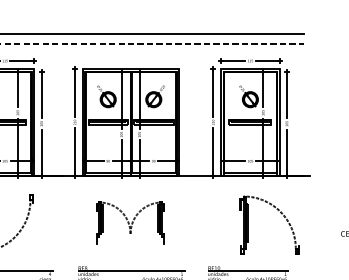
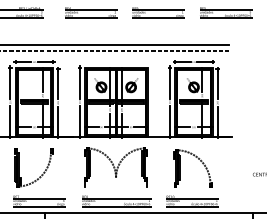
part: (280, 213) -> (200, 161), moved
part: (129, 222) -> (115, 167), size x1.43

